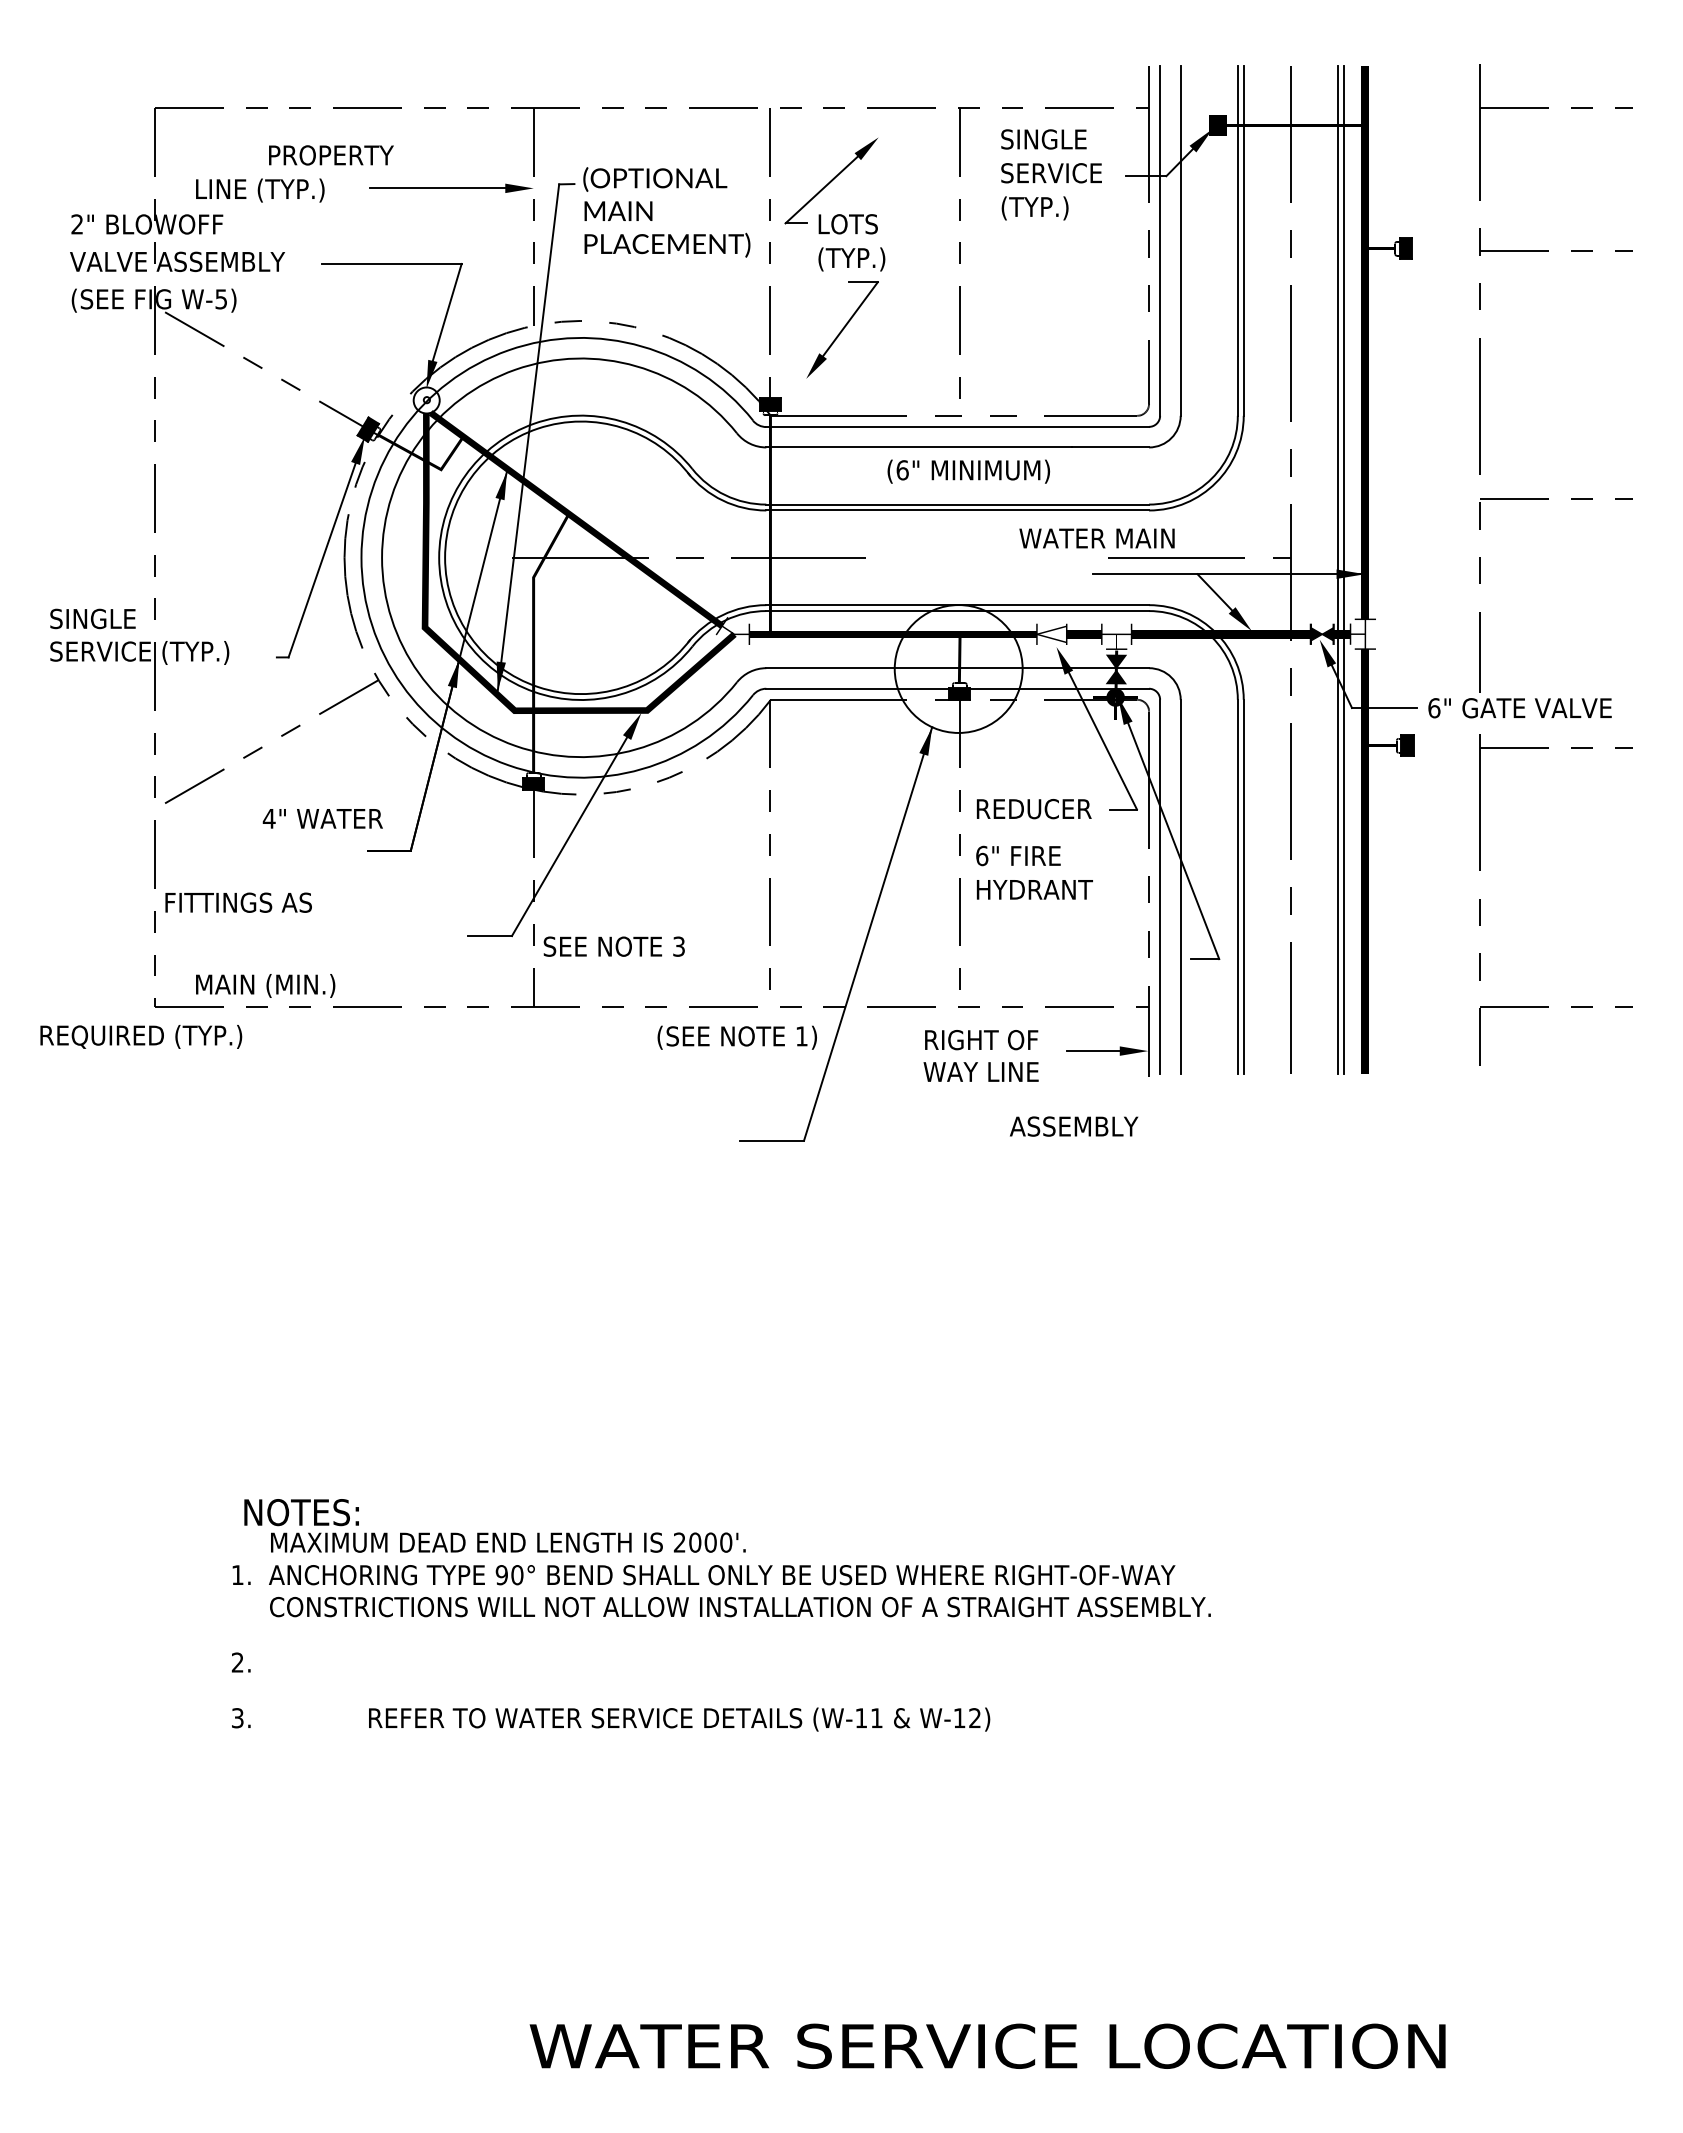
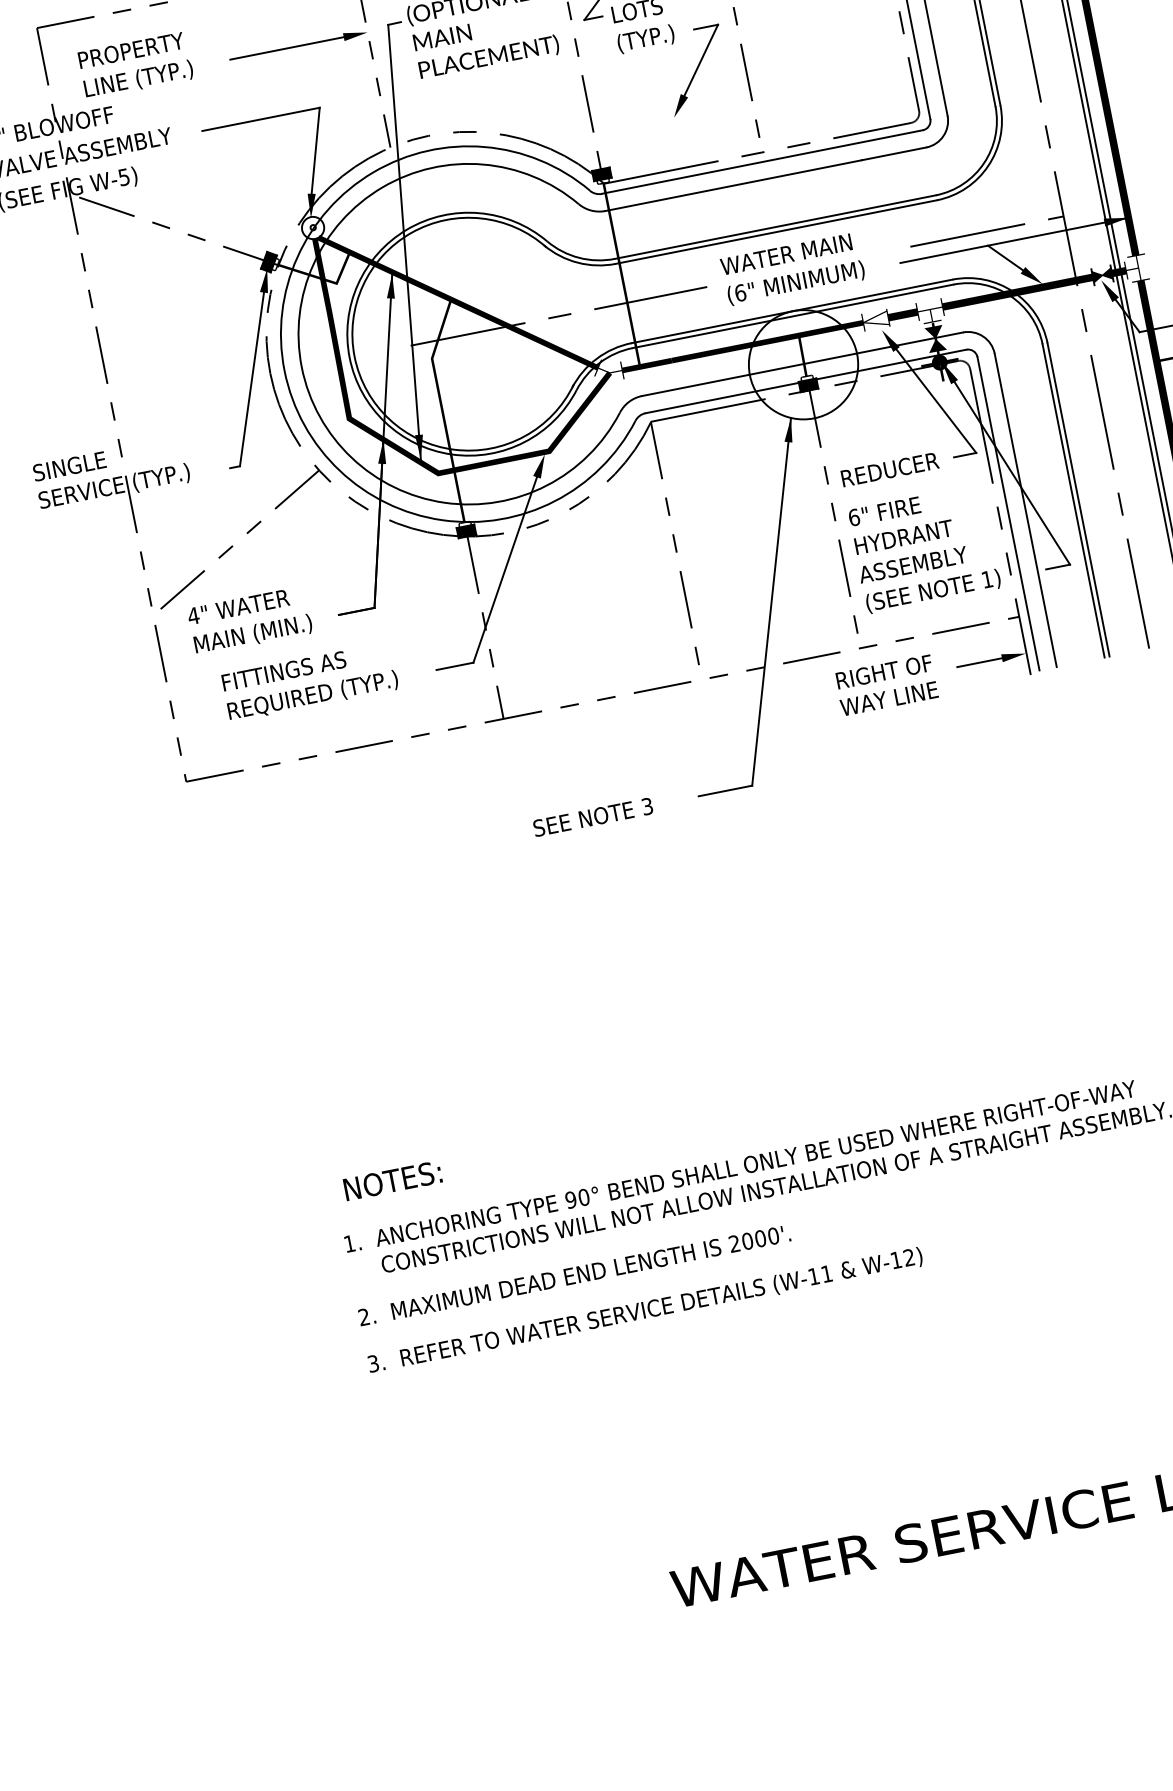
text: (331, 155) -> (131, 50), moved
part: (842, 329) -> (696, 70), moved
text: (968, 471) -> (795, 283), moved
text: (1096, 538) -> (785, 254), moved
text: (322, 818) -> (238, 606), moved
text: (238, 902) -> (283, 671), moved
text: (613, 946) -> (592, 817), moved
text: (265, 985) -> (253, 634), moved
text: (141, 1036) -> (313, 695), moved
text: (736, 1037) -> (932, 591), moved
text: (1074, 1126) -> (913, 564), moved
text: (508, 1542) -> (591, 1272), moved
text: (679, 1719) -> (661, 1307), moved

